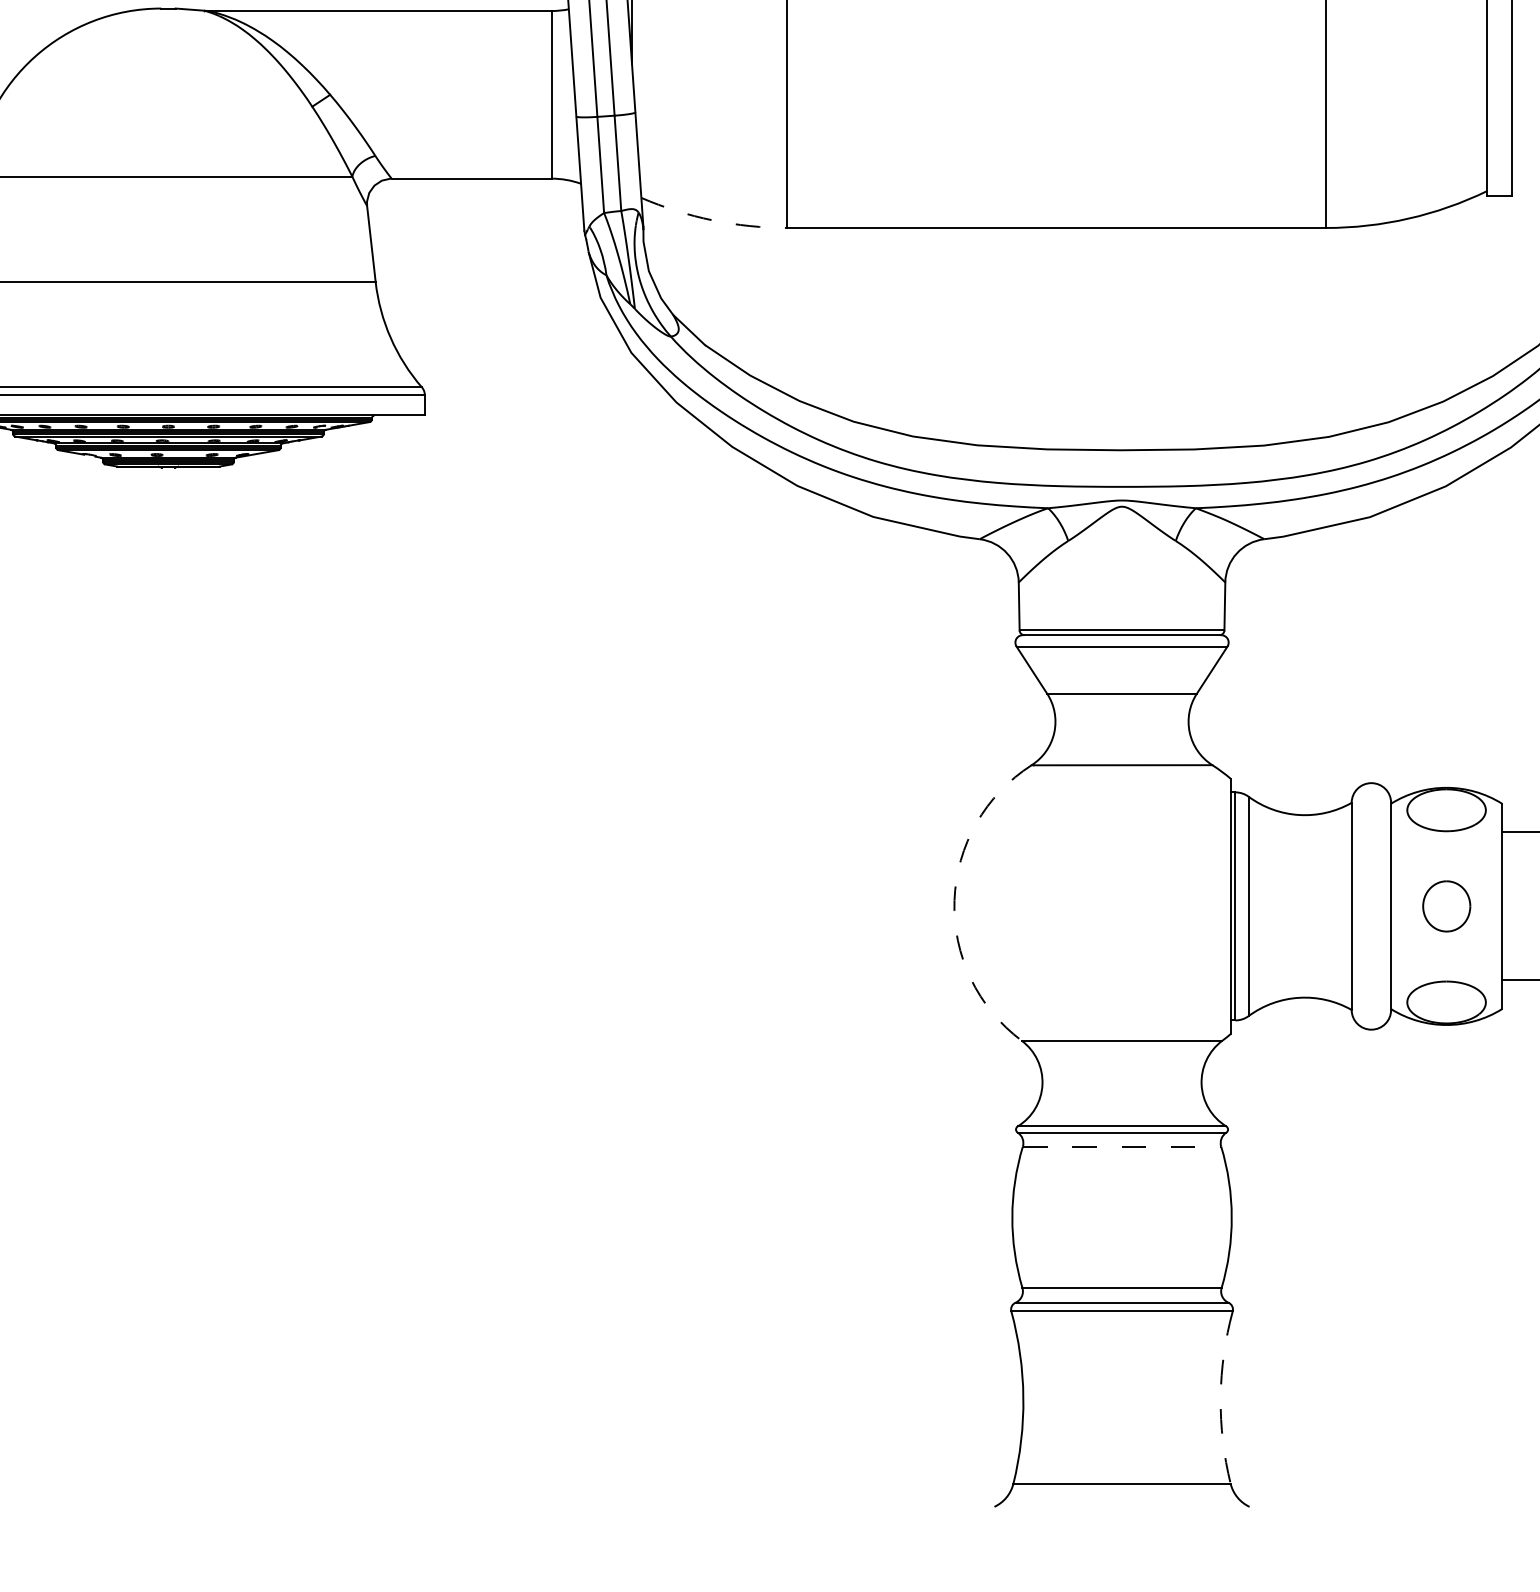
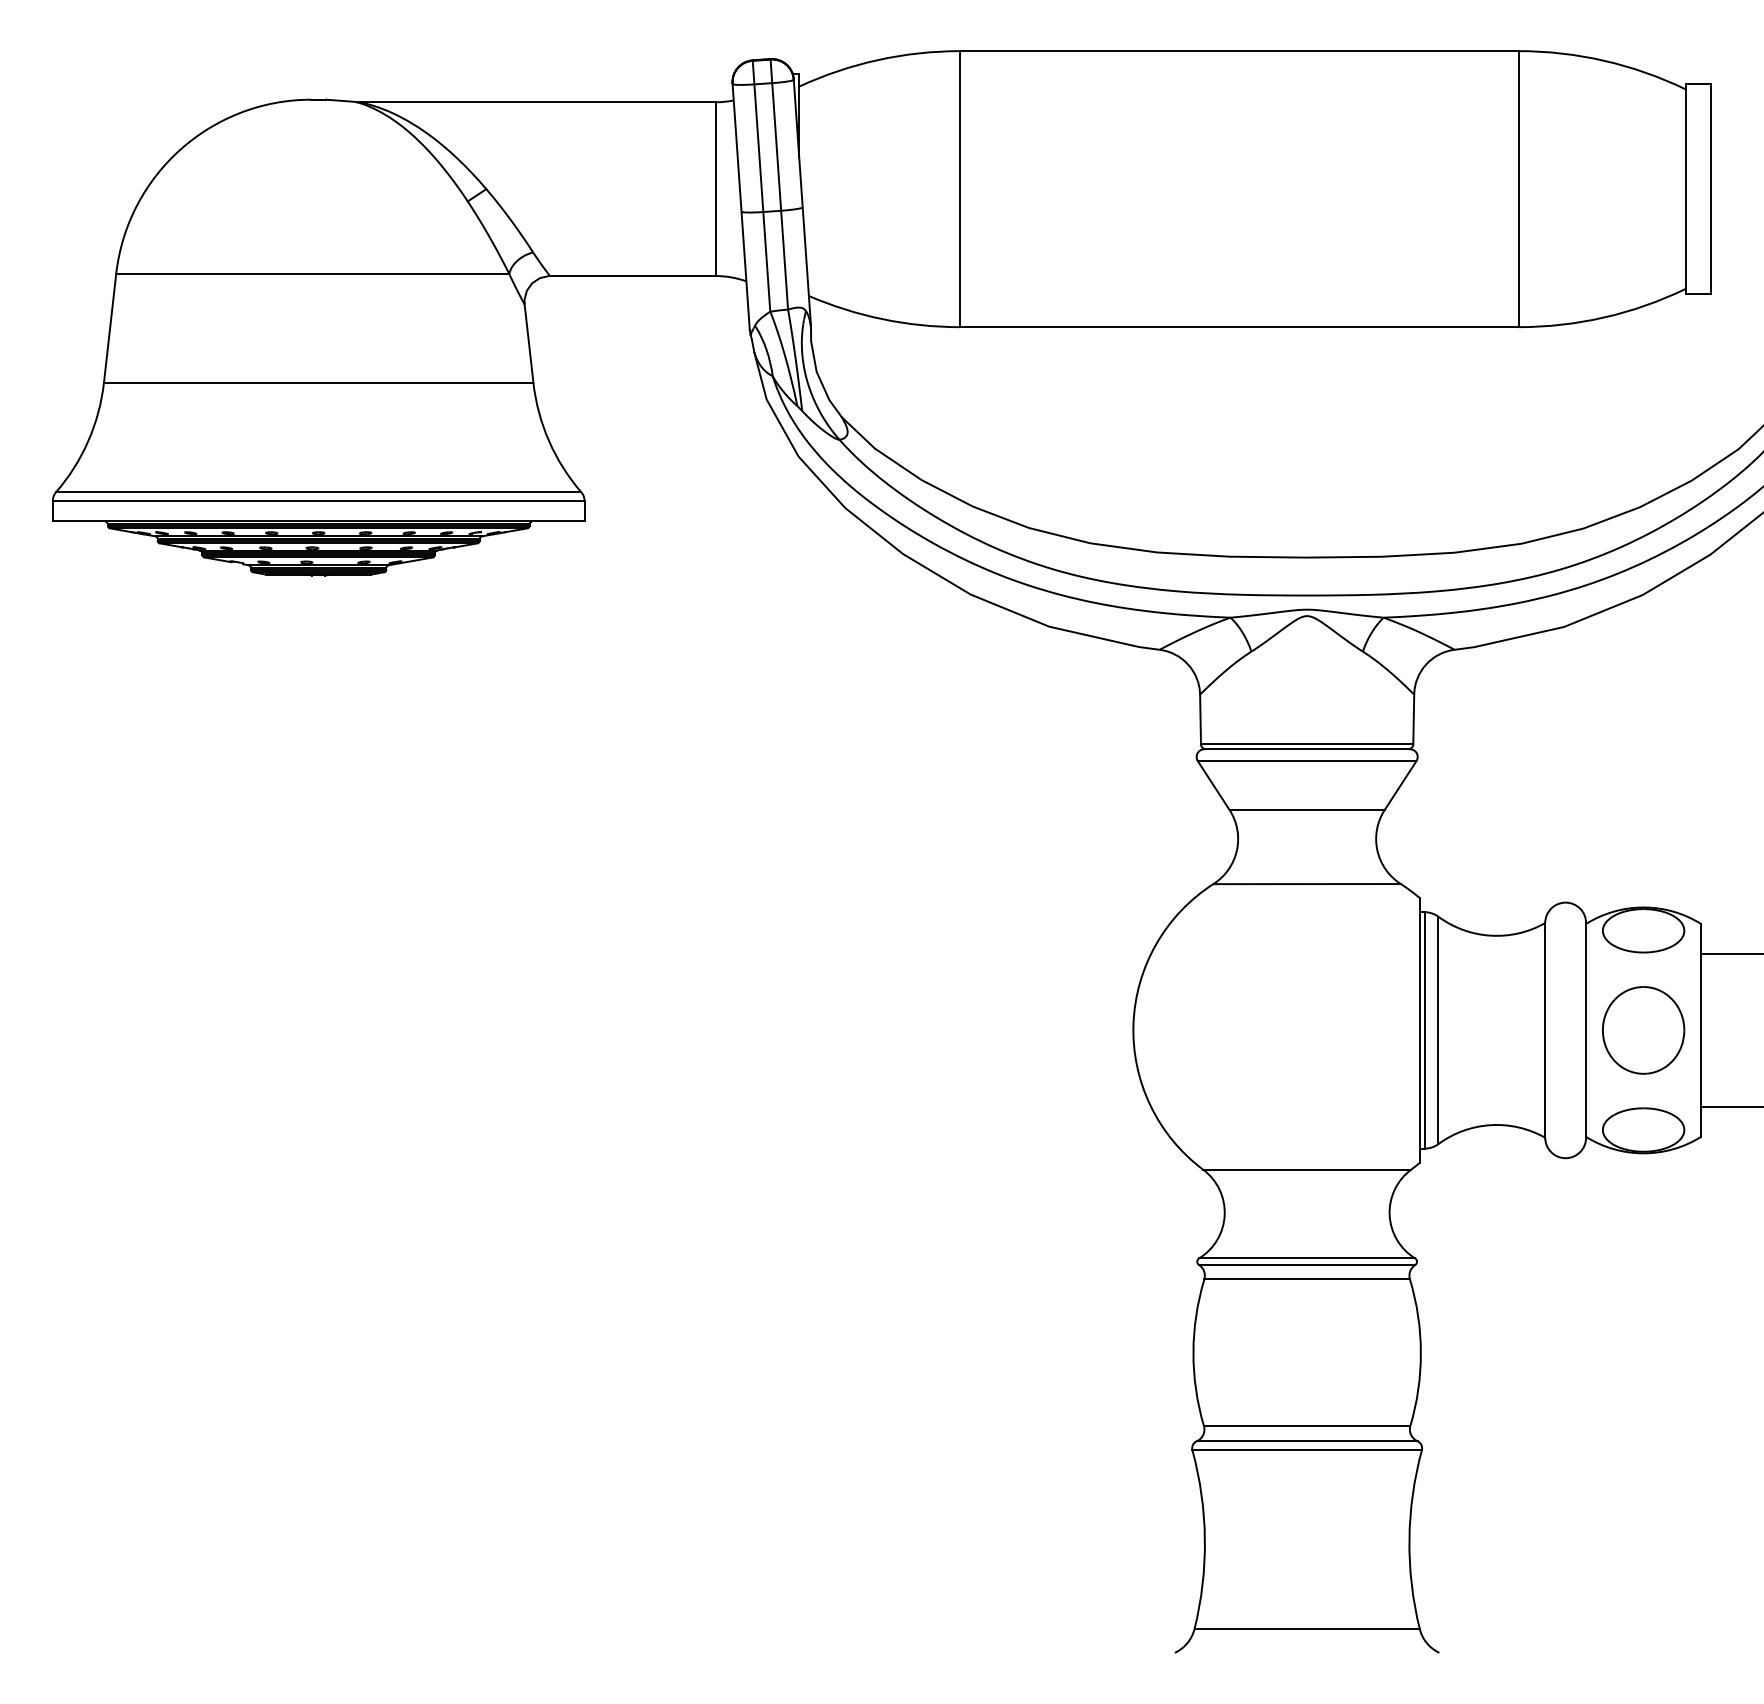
arc: (712, 220) -> (882, 319), dashed -> solid
arc: (954, 900) -> (1133, 1024), dashed -> solid
part: (1446, 906) -> (1643, 1030), size x1.67
line: (1122, 1146) -> (1307, 1279), dashed -> solid
arc: (1220, 1397) -> (1409, 1539), dashed -> solid

